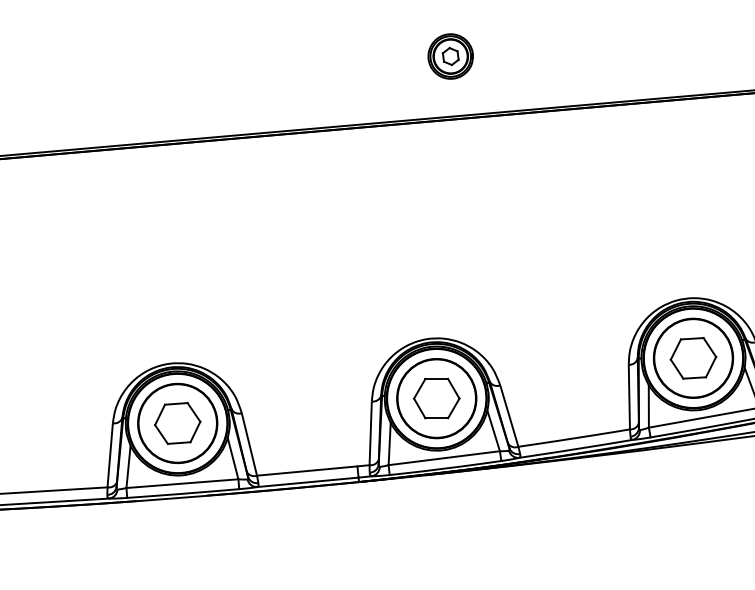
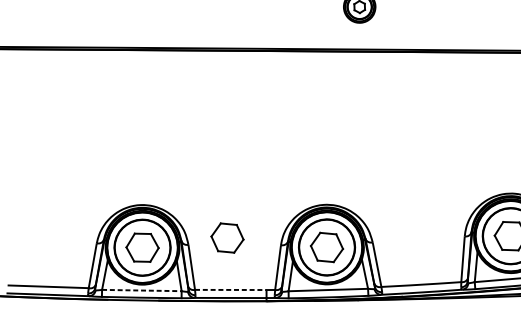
part: (295, 398) -> (227, 237), added
line: (307, 470) -> (230, 289), solid -> dashed
line: (182, 483) -> (141, 290), solid -> dashed

